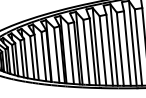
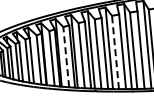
line: (120, 49) -> (115, 52), solid -> dashed
line: (71, 53) -> (66, 56), solid -> dashed

